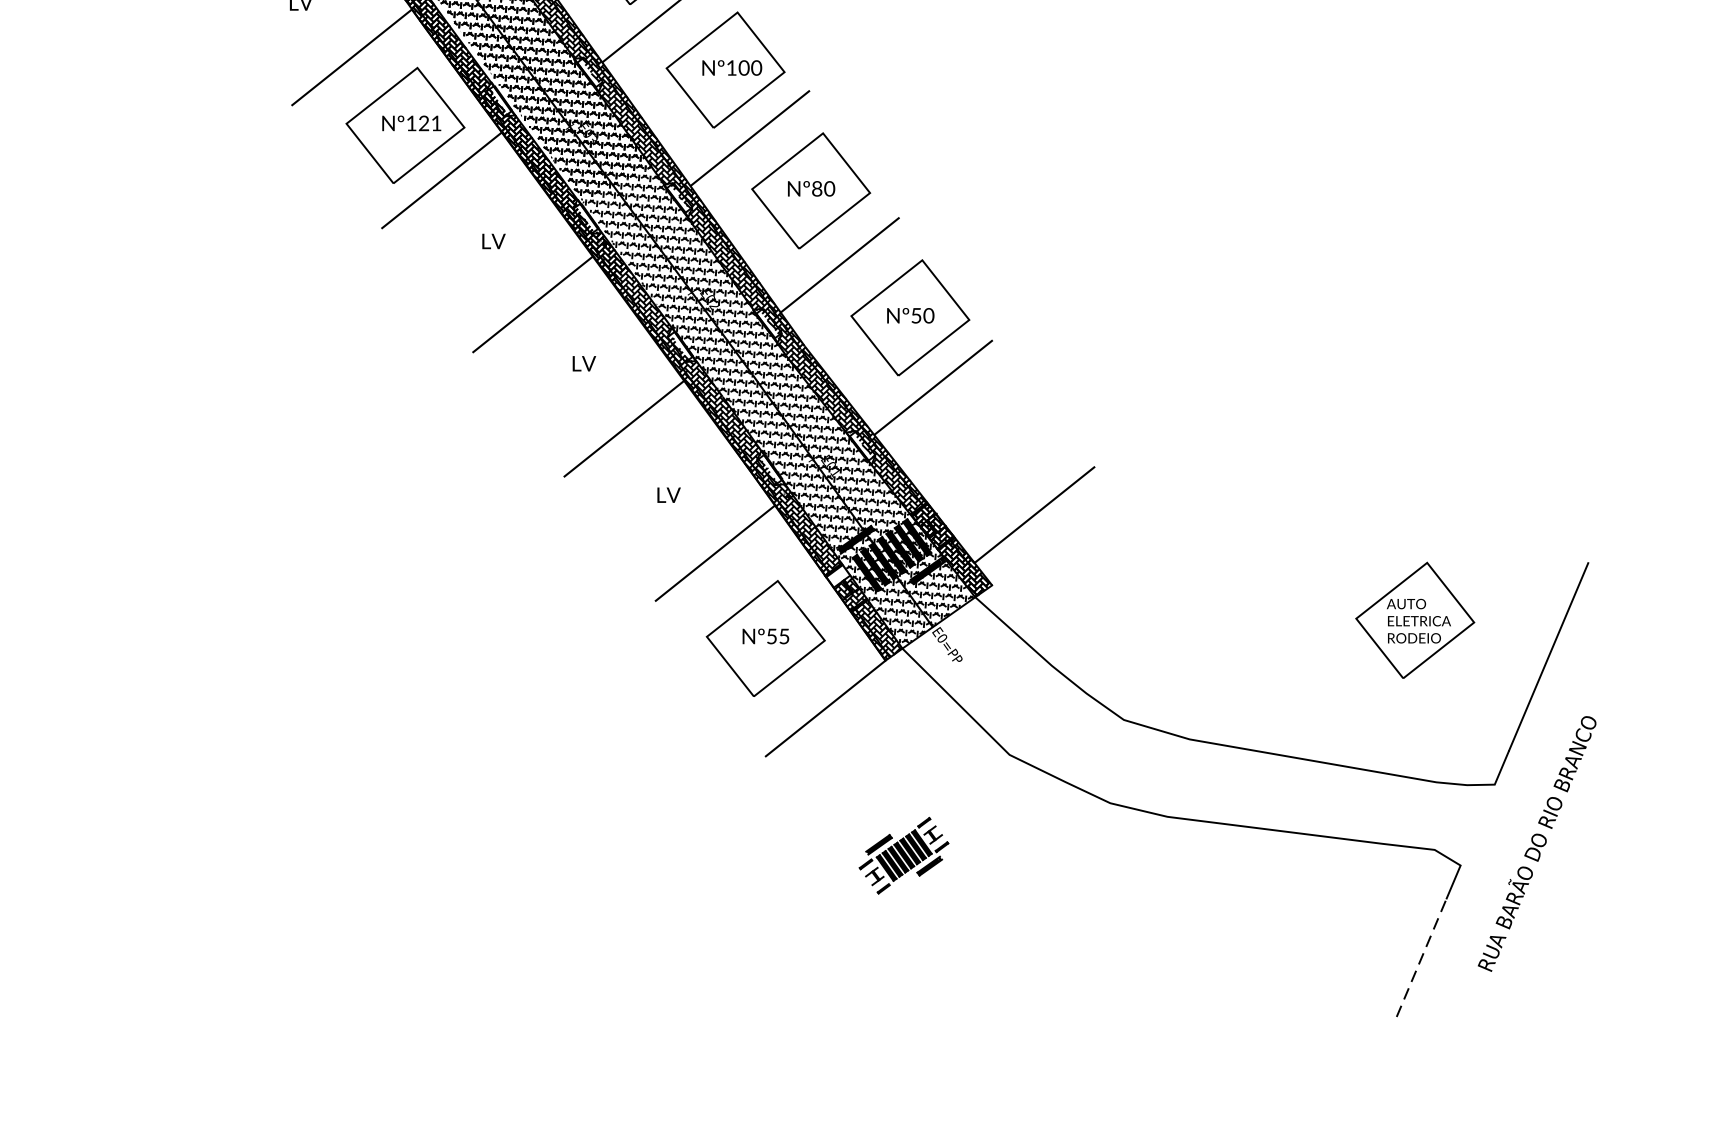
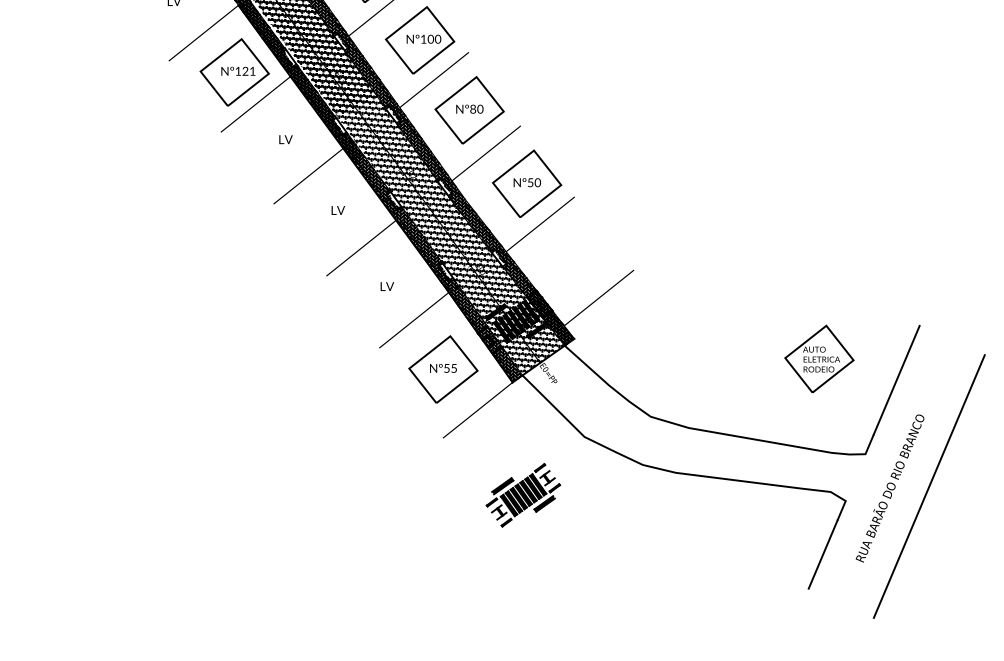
hatch: (838, 576) -> (485, 333), added
line: (1603, 840) -> (928, 486), added
part: (904, 855) -> (523, 495), size x1.43
line: (1422, 957) -> (823, 554), dashed -> solid

